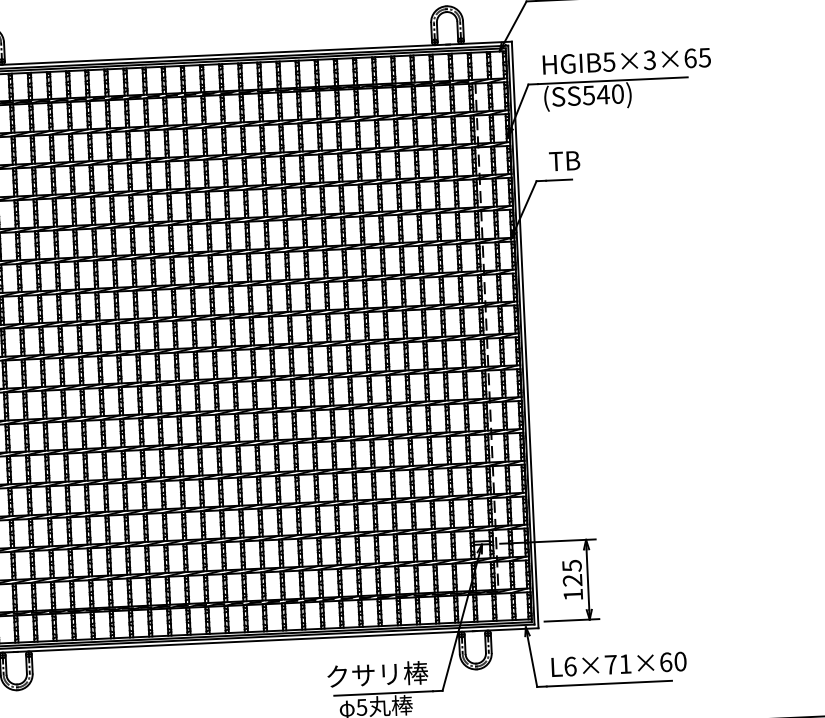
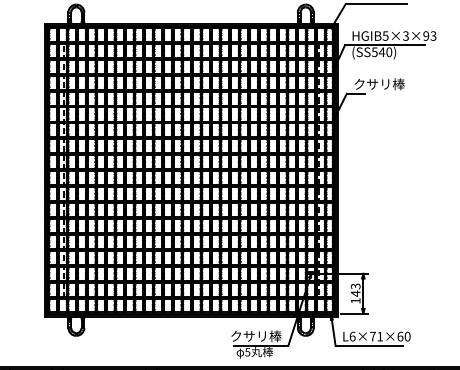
text: (696, 56) -> (429, 35), HGIB5×3×65 -> HGIB5×3×93
text: (599, 159) -> (378, 84), TB -> クサリ棒
text: (571, 572) -> (355, 289), 125 -> 143

